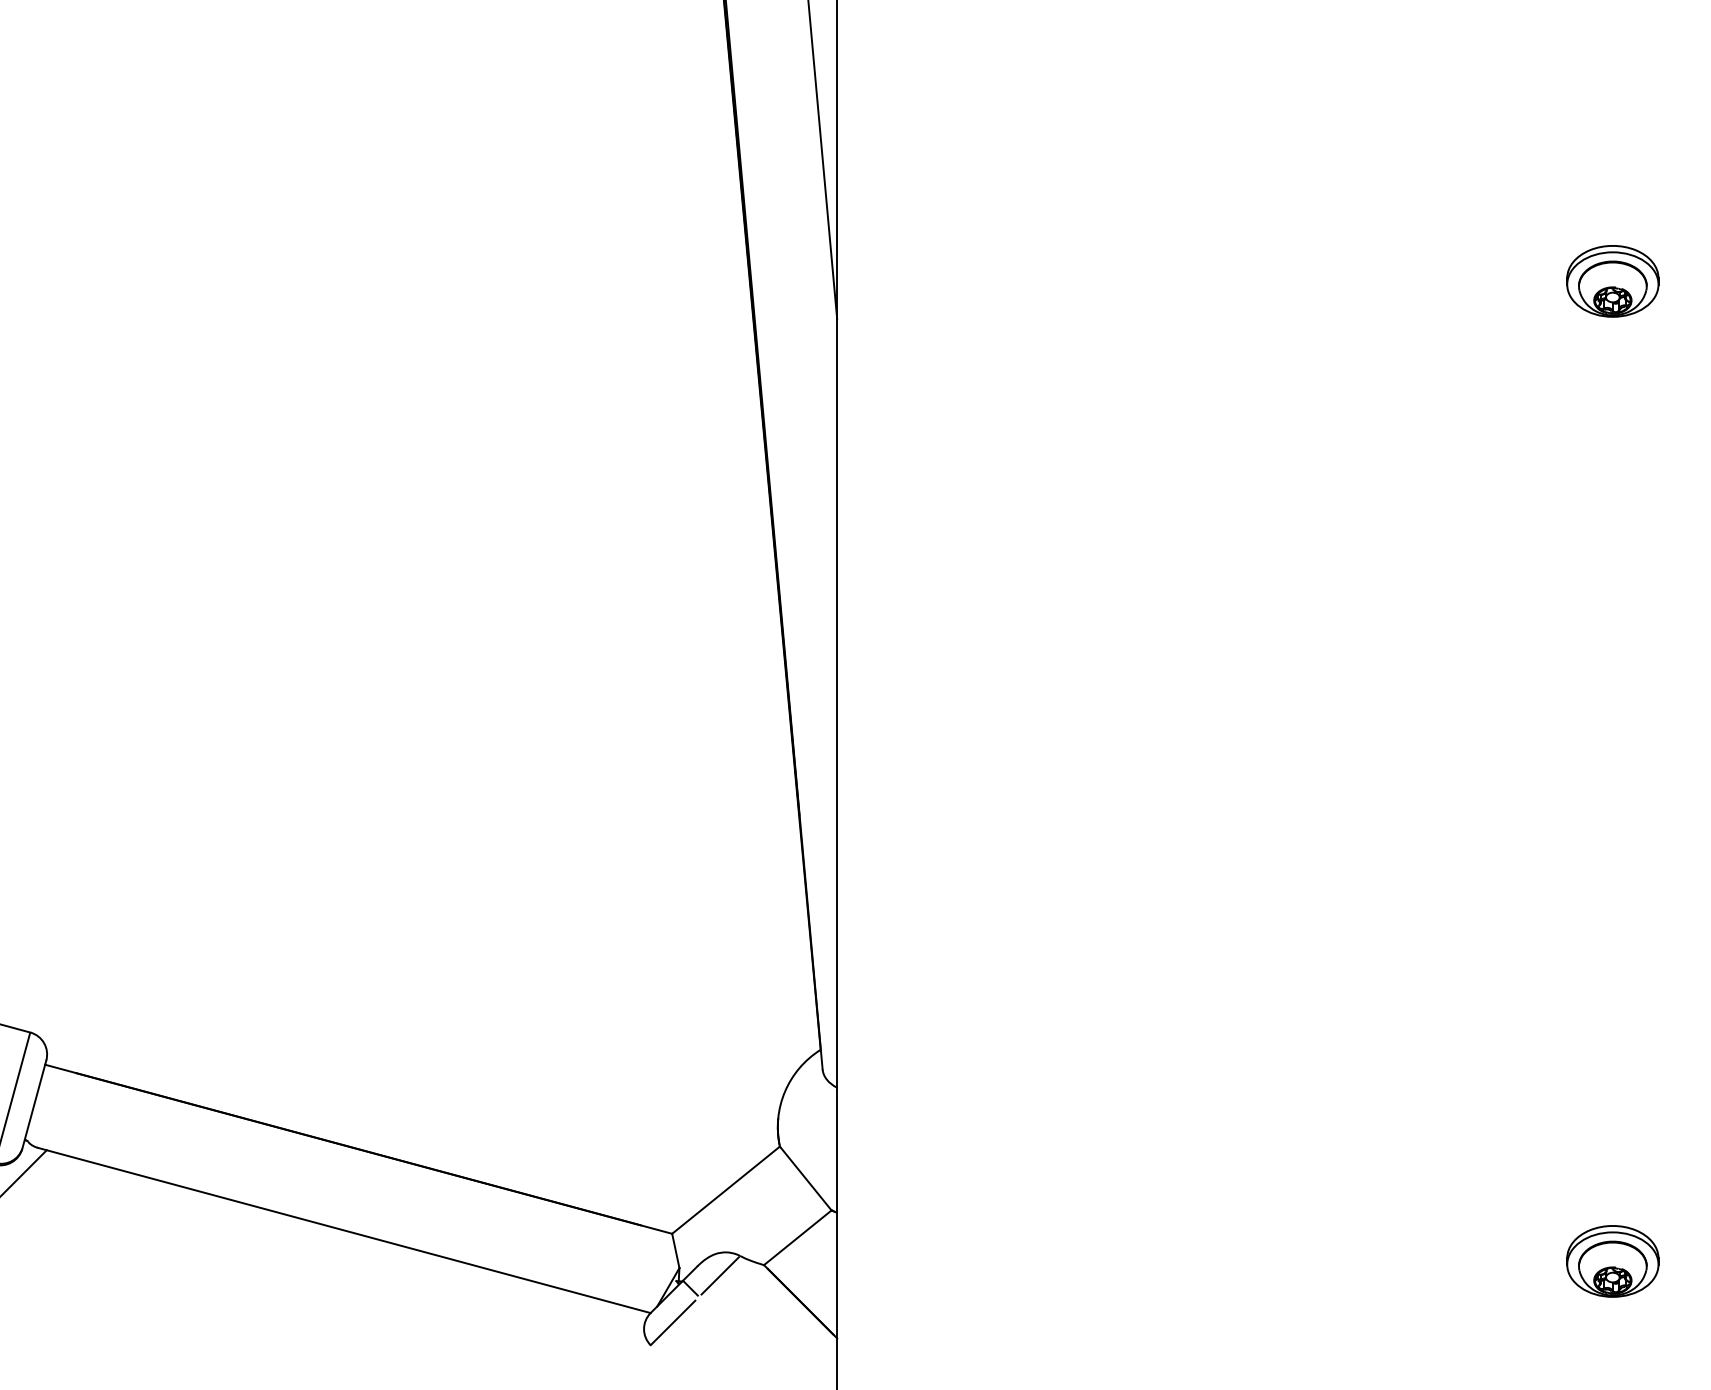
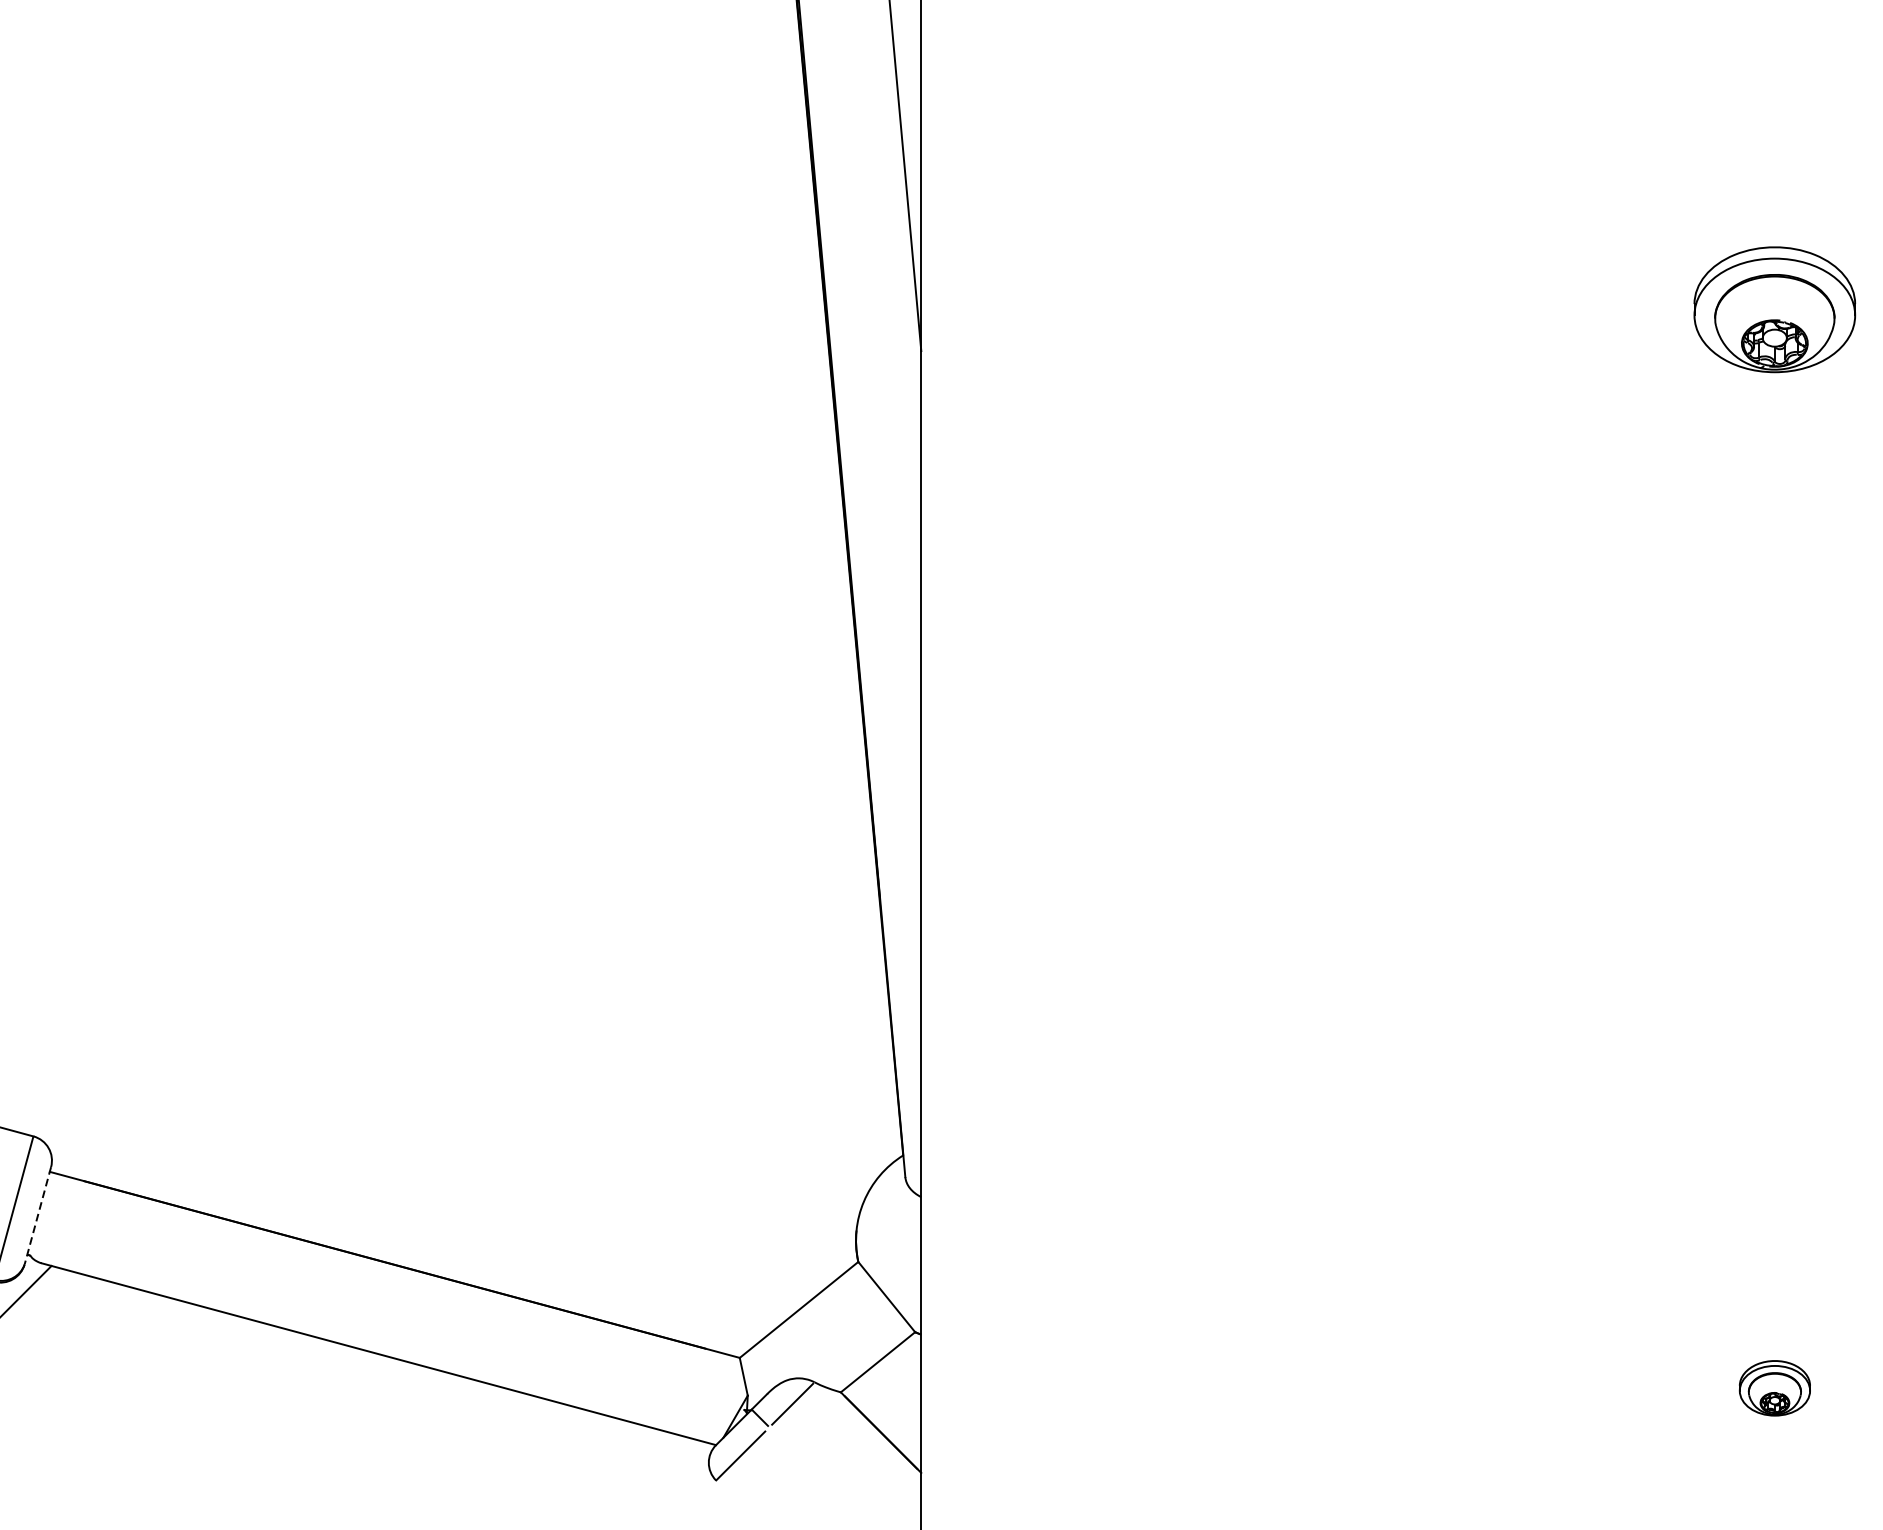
part: (1612, 281) -> (1774, 309), size x1.6
line: (34, 1104) -> (38, 1215), solid -> dashed
part: (1612, 1261) -> (1774, 1388), size x0.7

